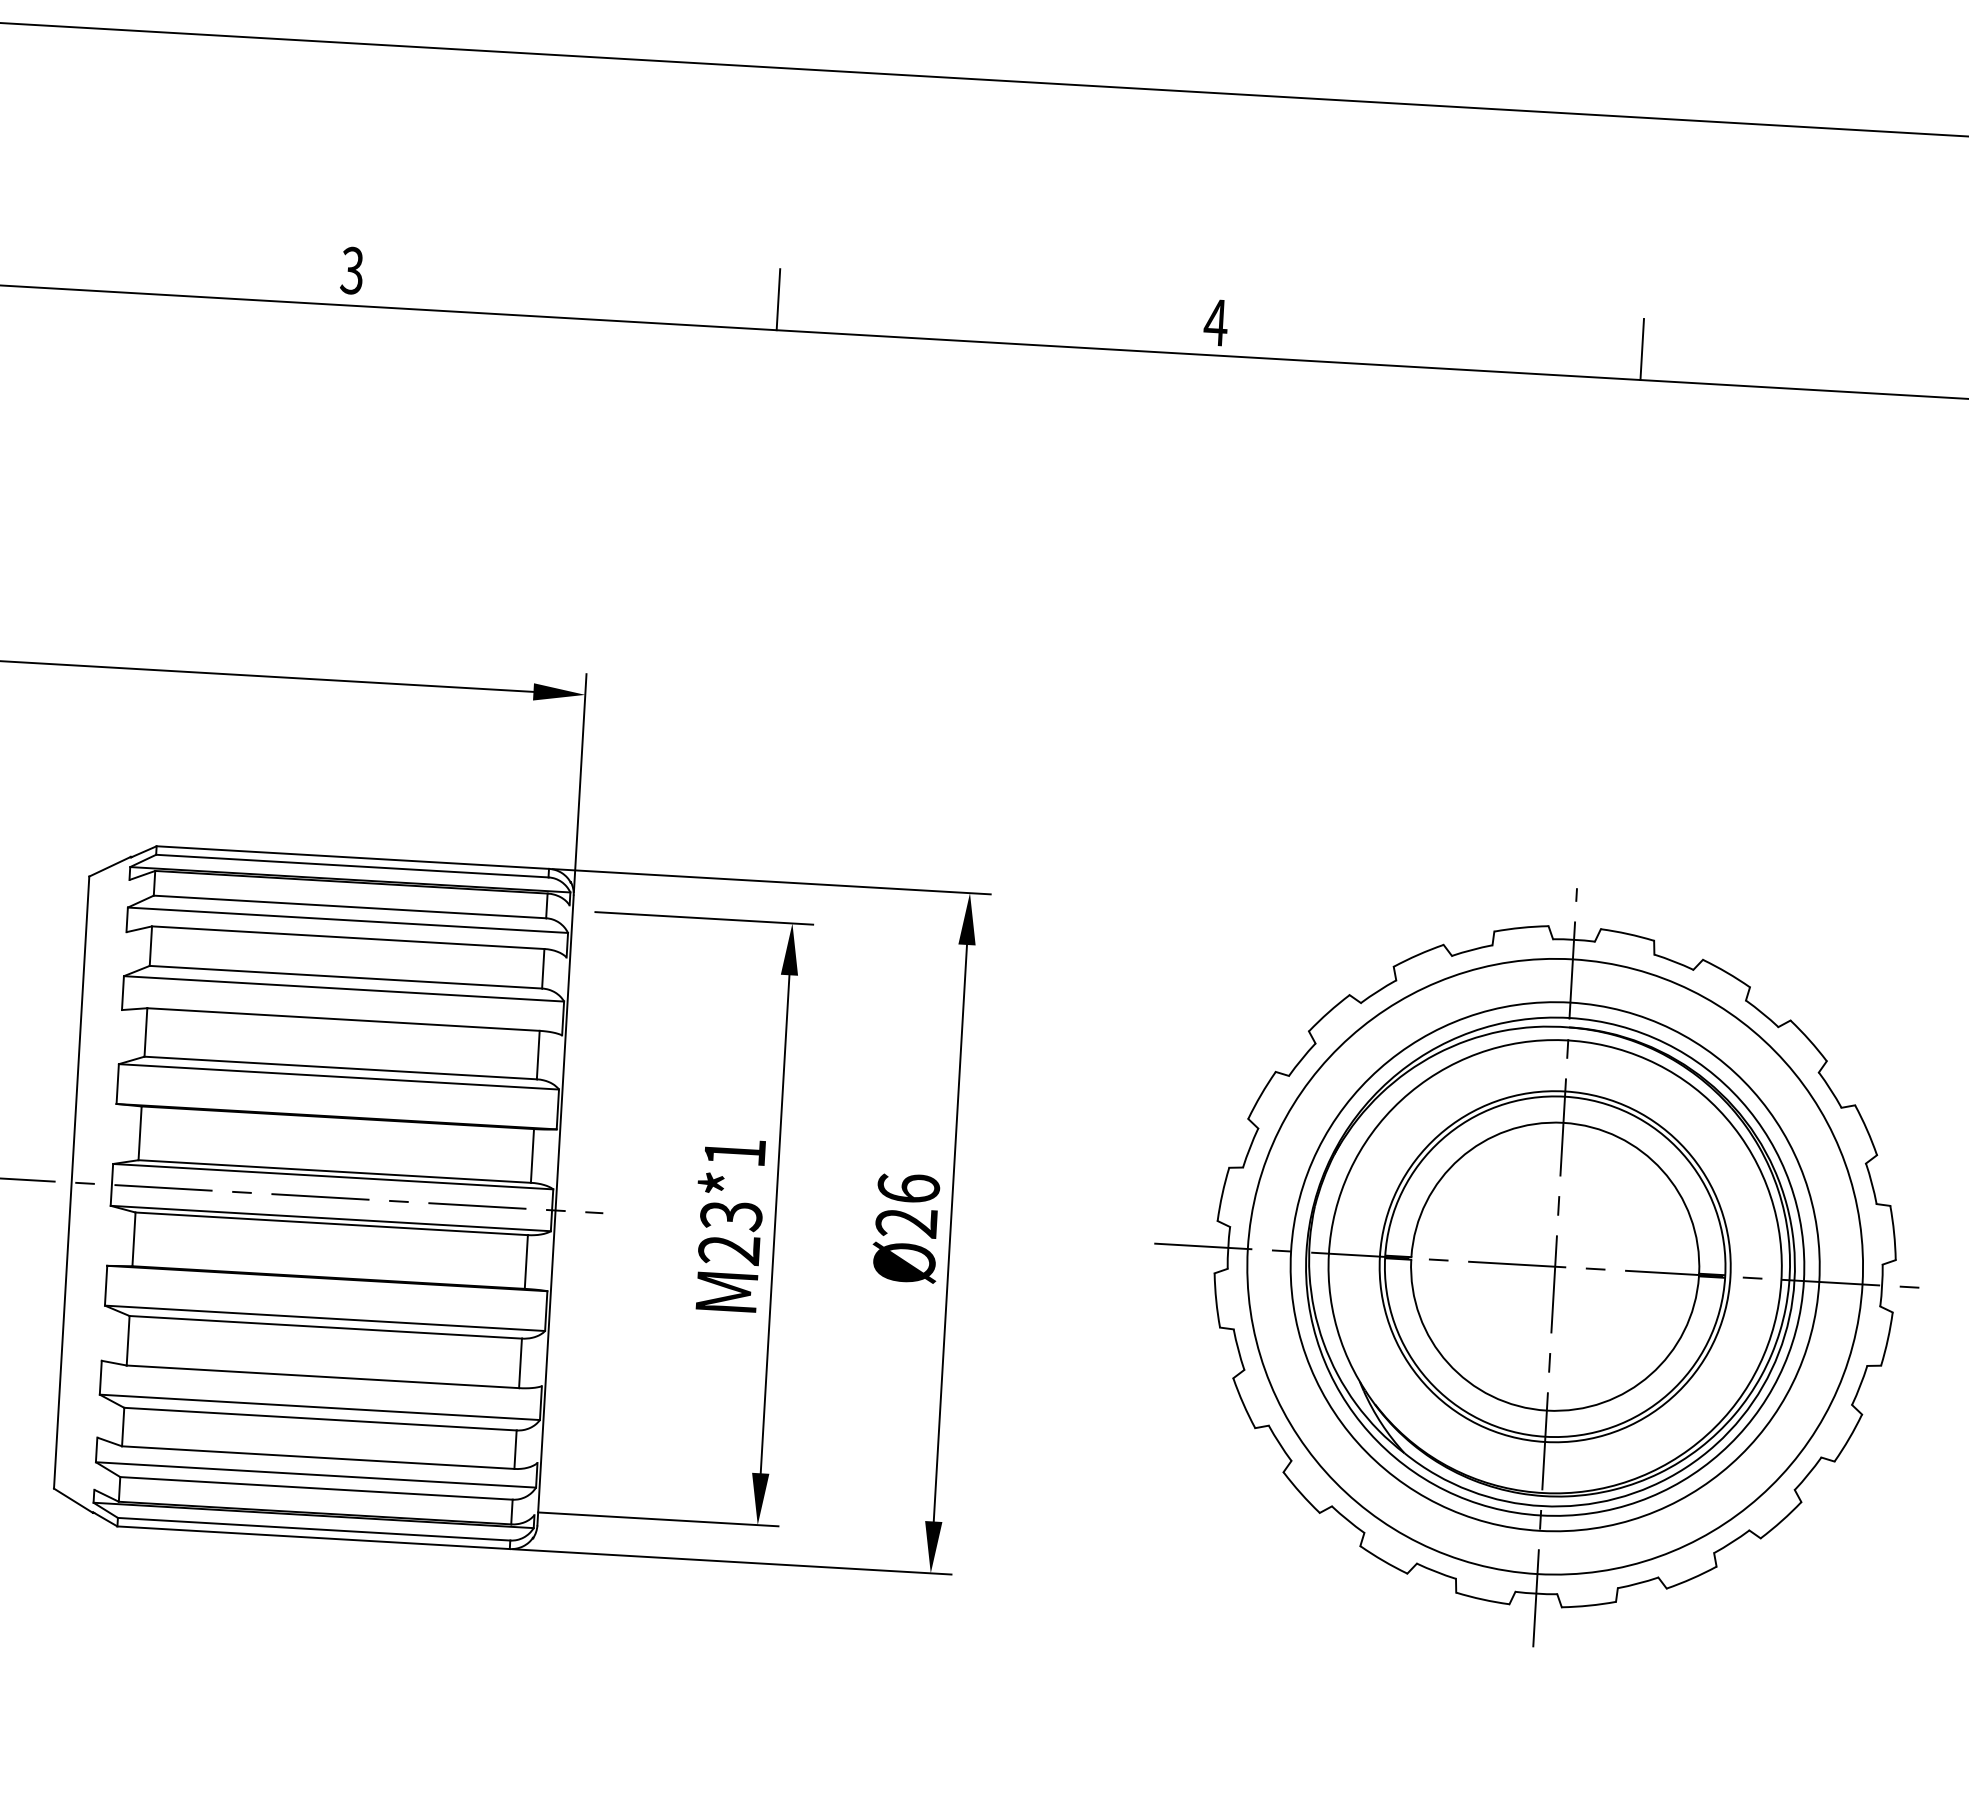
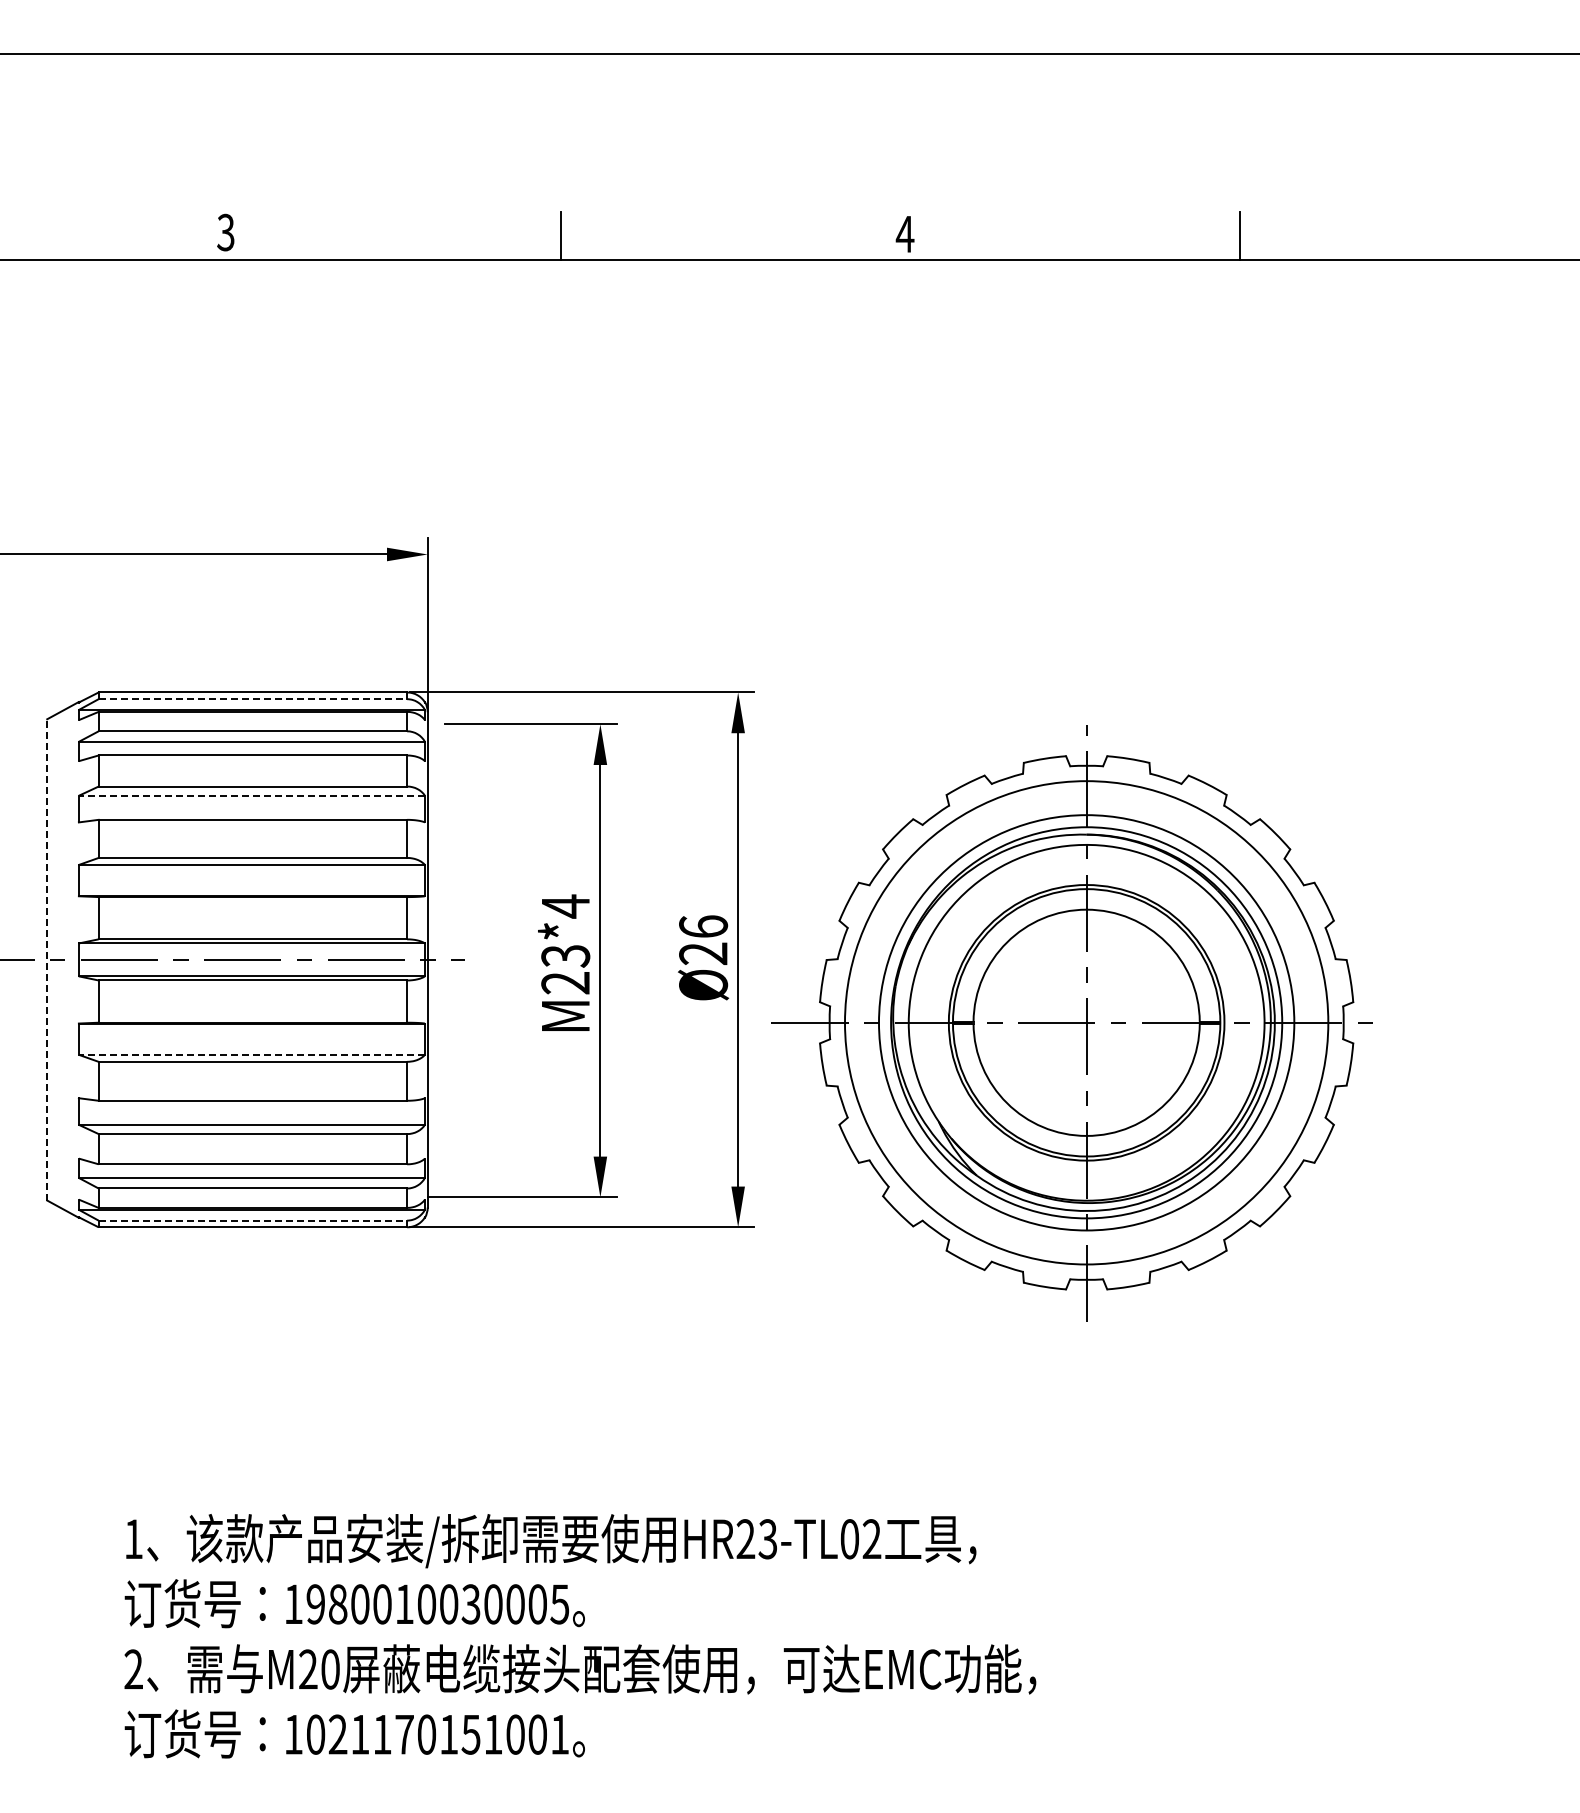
line: (353, 866) -> (253, 699), solid -> dashed
line: (343, 988) -> (251, 795), solid -> dashed
text: (734, 1152) -> (565, 906), M23*1 -> M23*4
line: (72, 1182) -> (47, 959), solid -> dashed
part: (1535, 1266) -> (1071, 1023), moved
line: (324, 1317) -> (251, 1054), solid -> dashed
line: (314, 1529) -> (253, 1220), solid -> dashed

